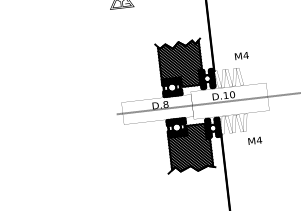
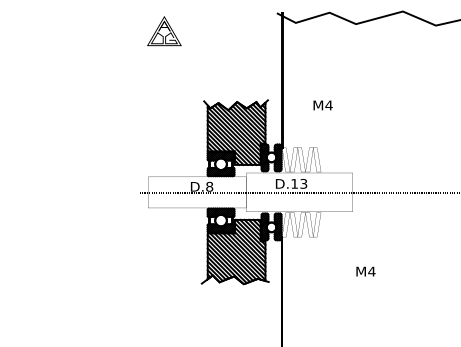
text: (241, 56) -> (322, 105), moved
text: (232, 94) -> (303, 183), D.10 -> D.13
text: (254, 140) -> (365, 271), moved

